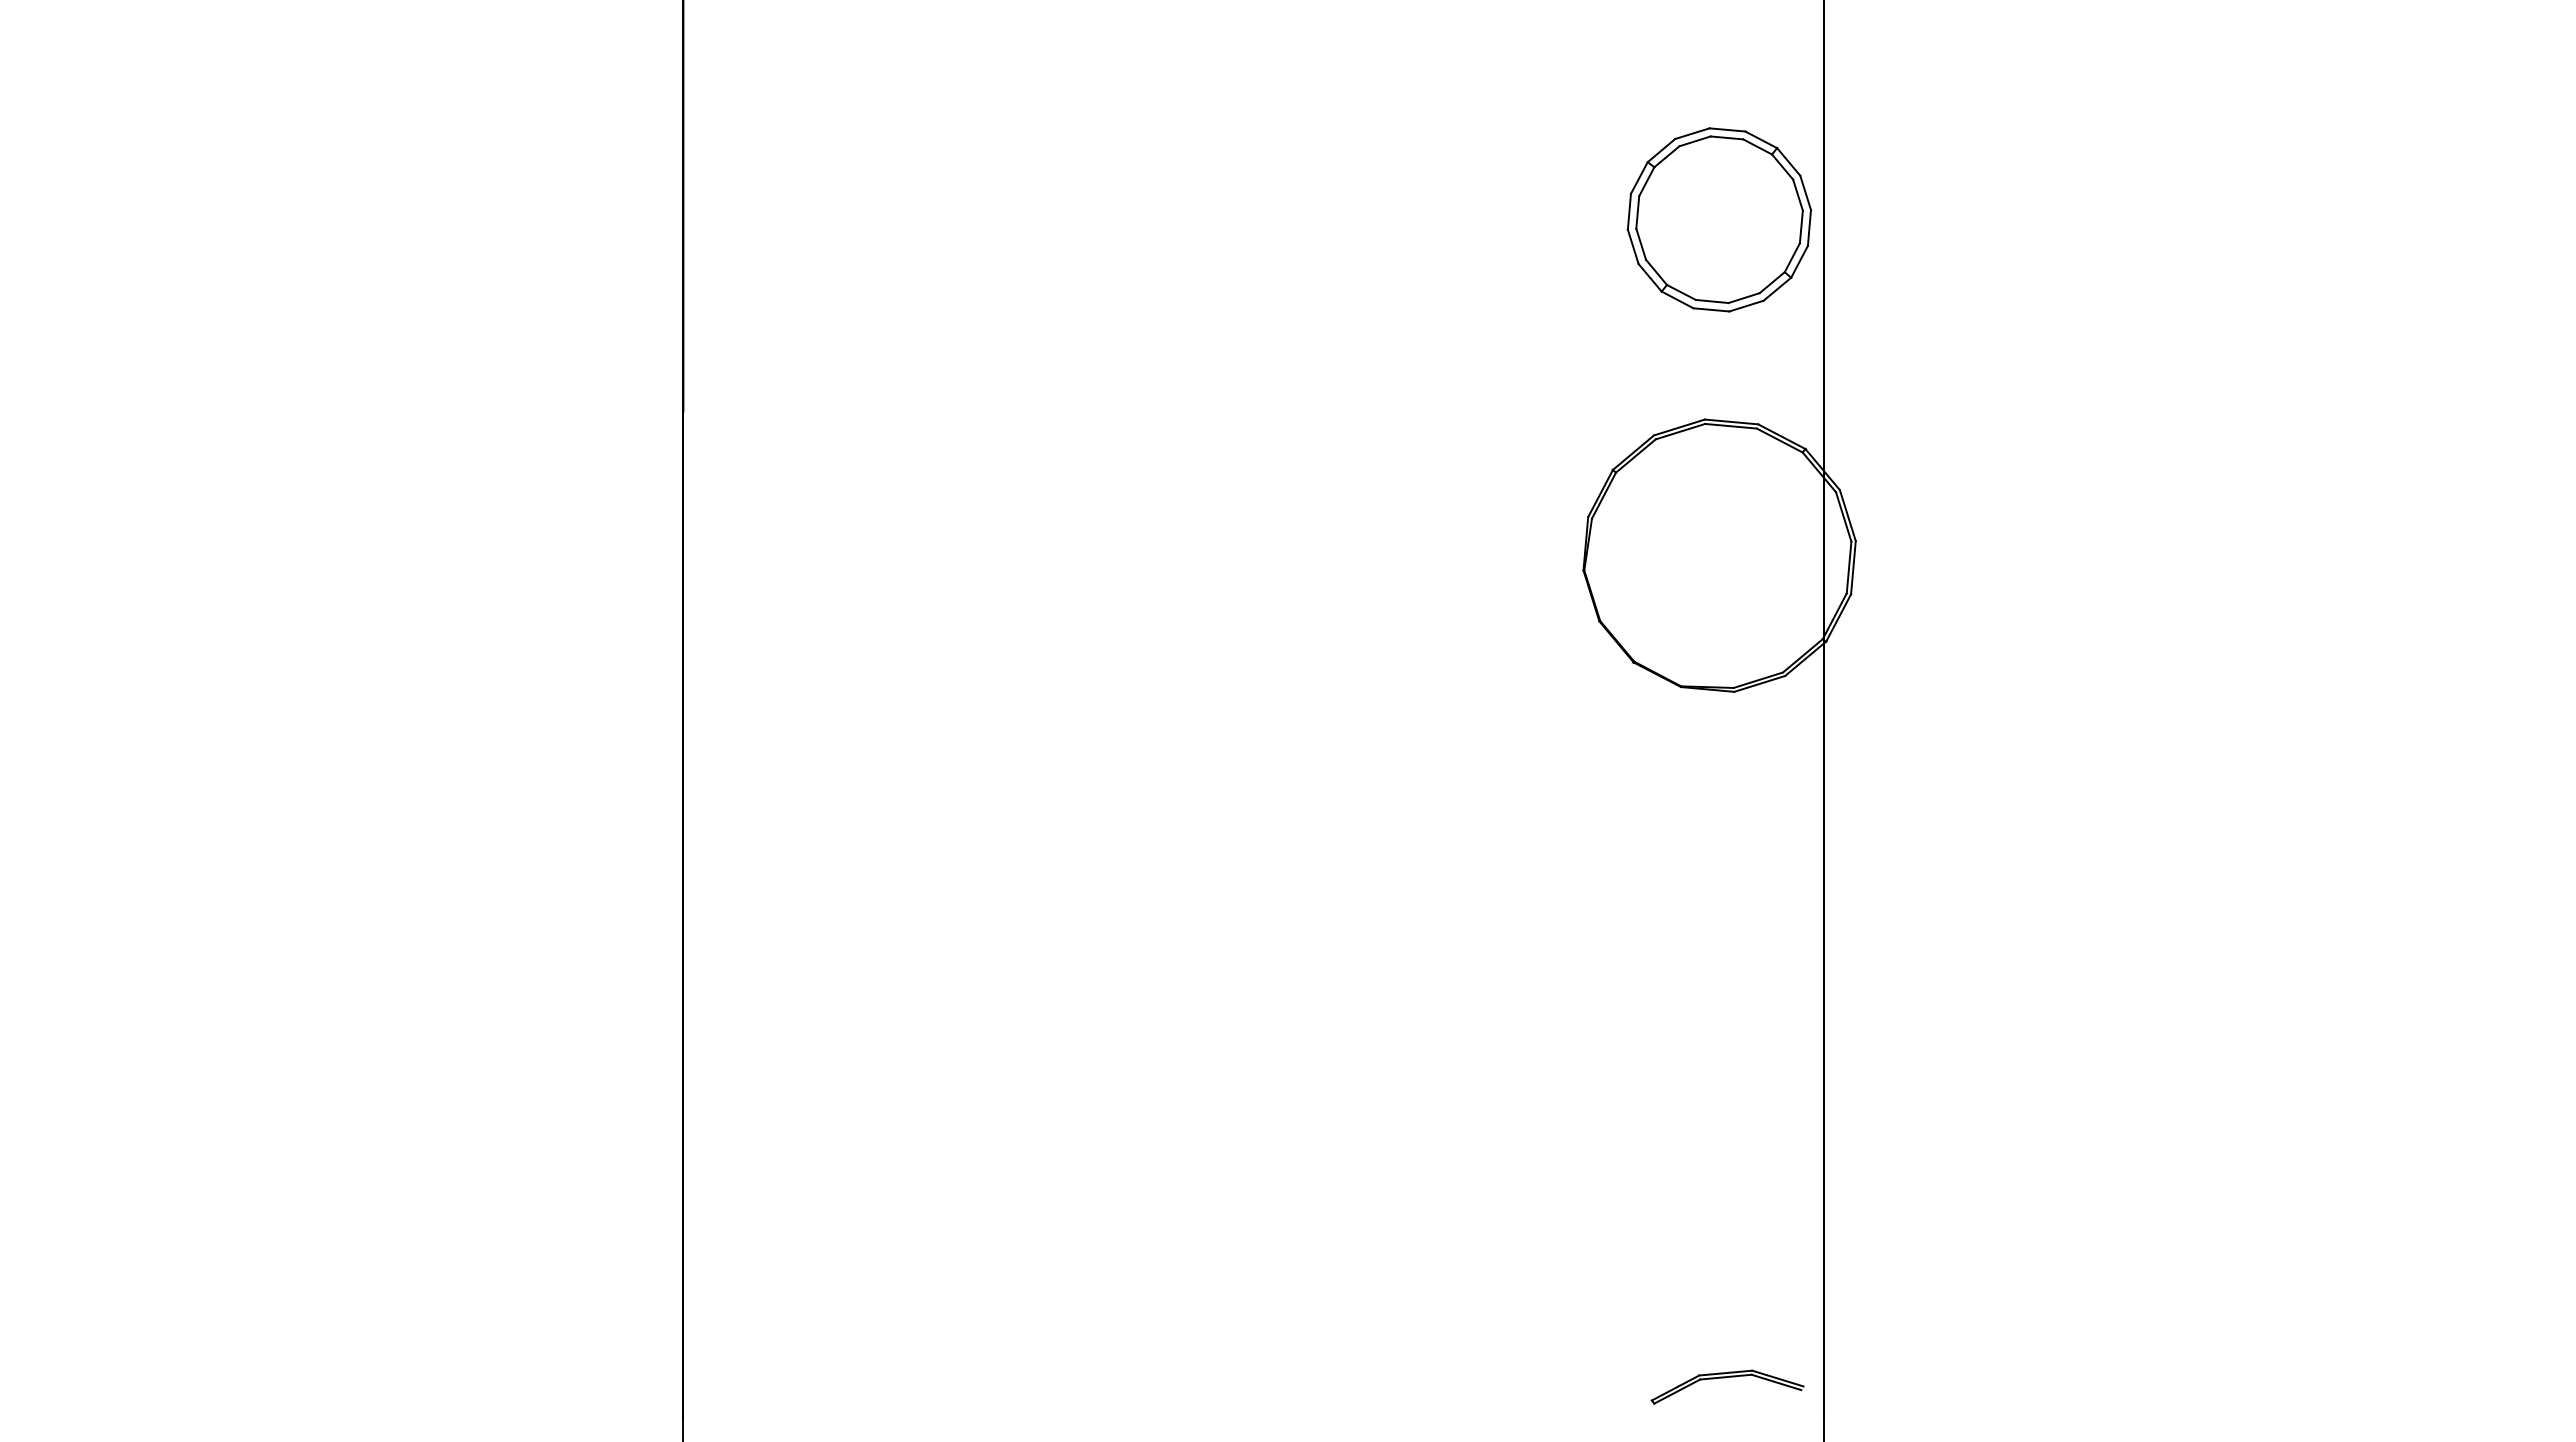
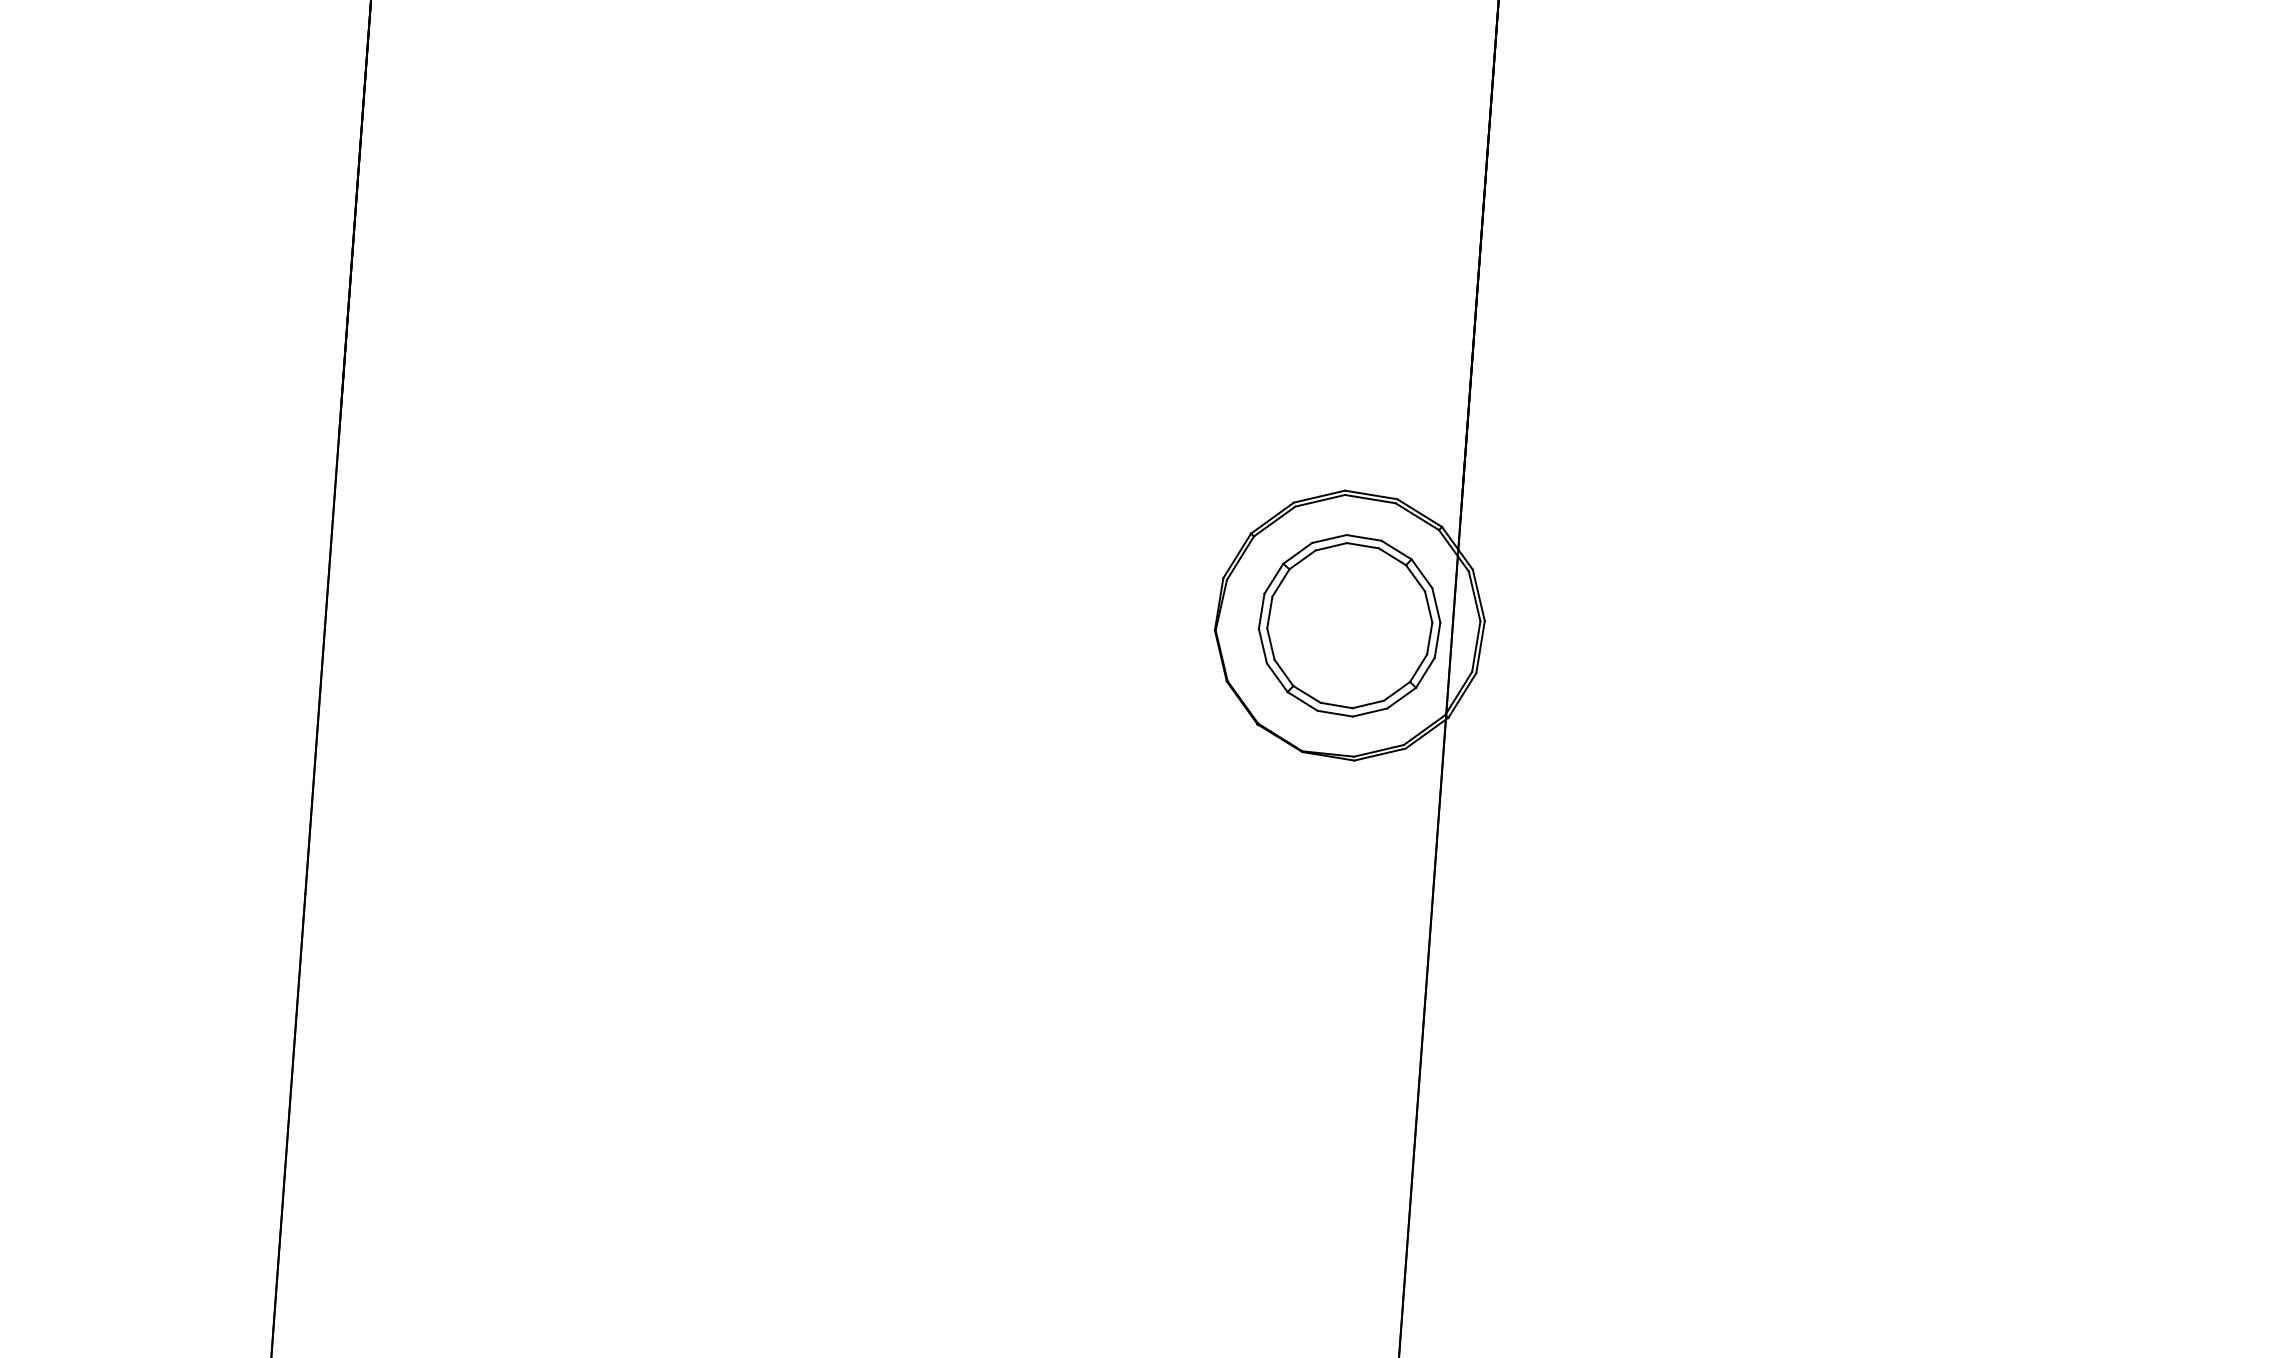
part: (1718, 219) -> (1348, 625), moved

